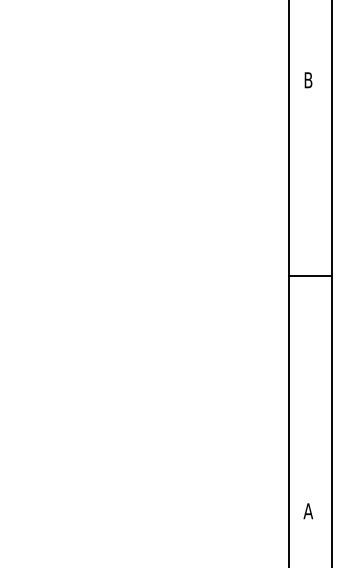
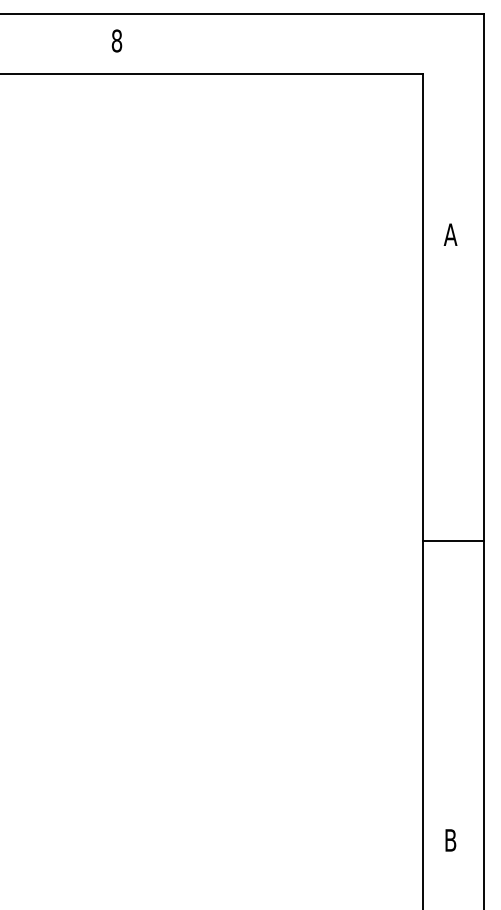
text: (308, 80) -> (450, 234), B -> A
line: (310, 275) -> (453, 540), moved
text: (308, 511) -> (450, 840), A -> B

